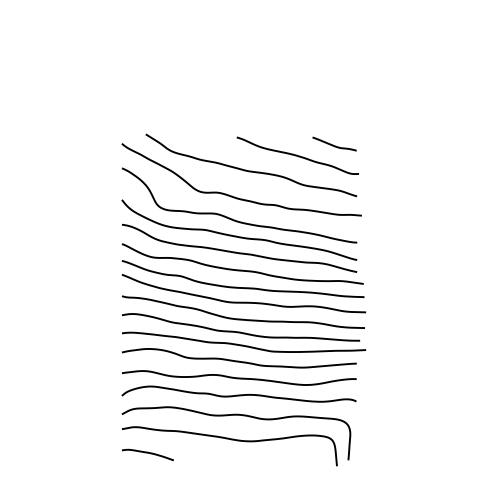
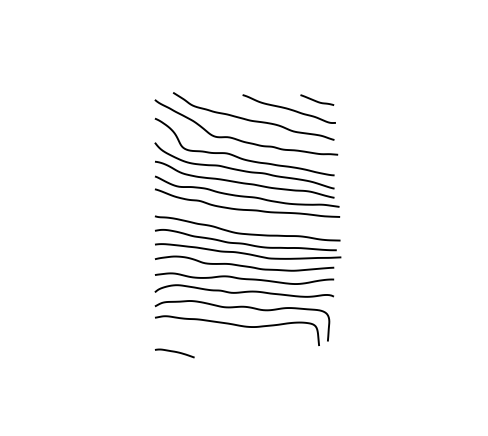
curve: (243, 301) -> (247, 220), removed
curve: (147, 453) -> (174, 352), moved

